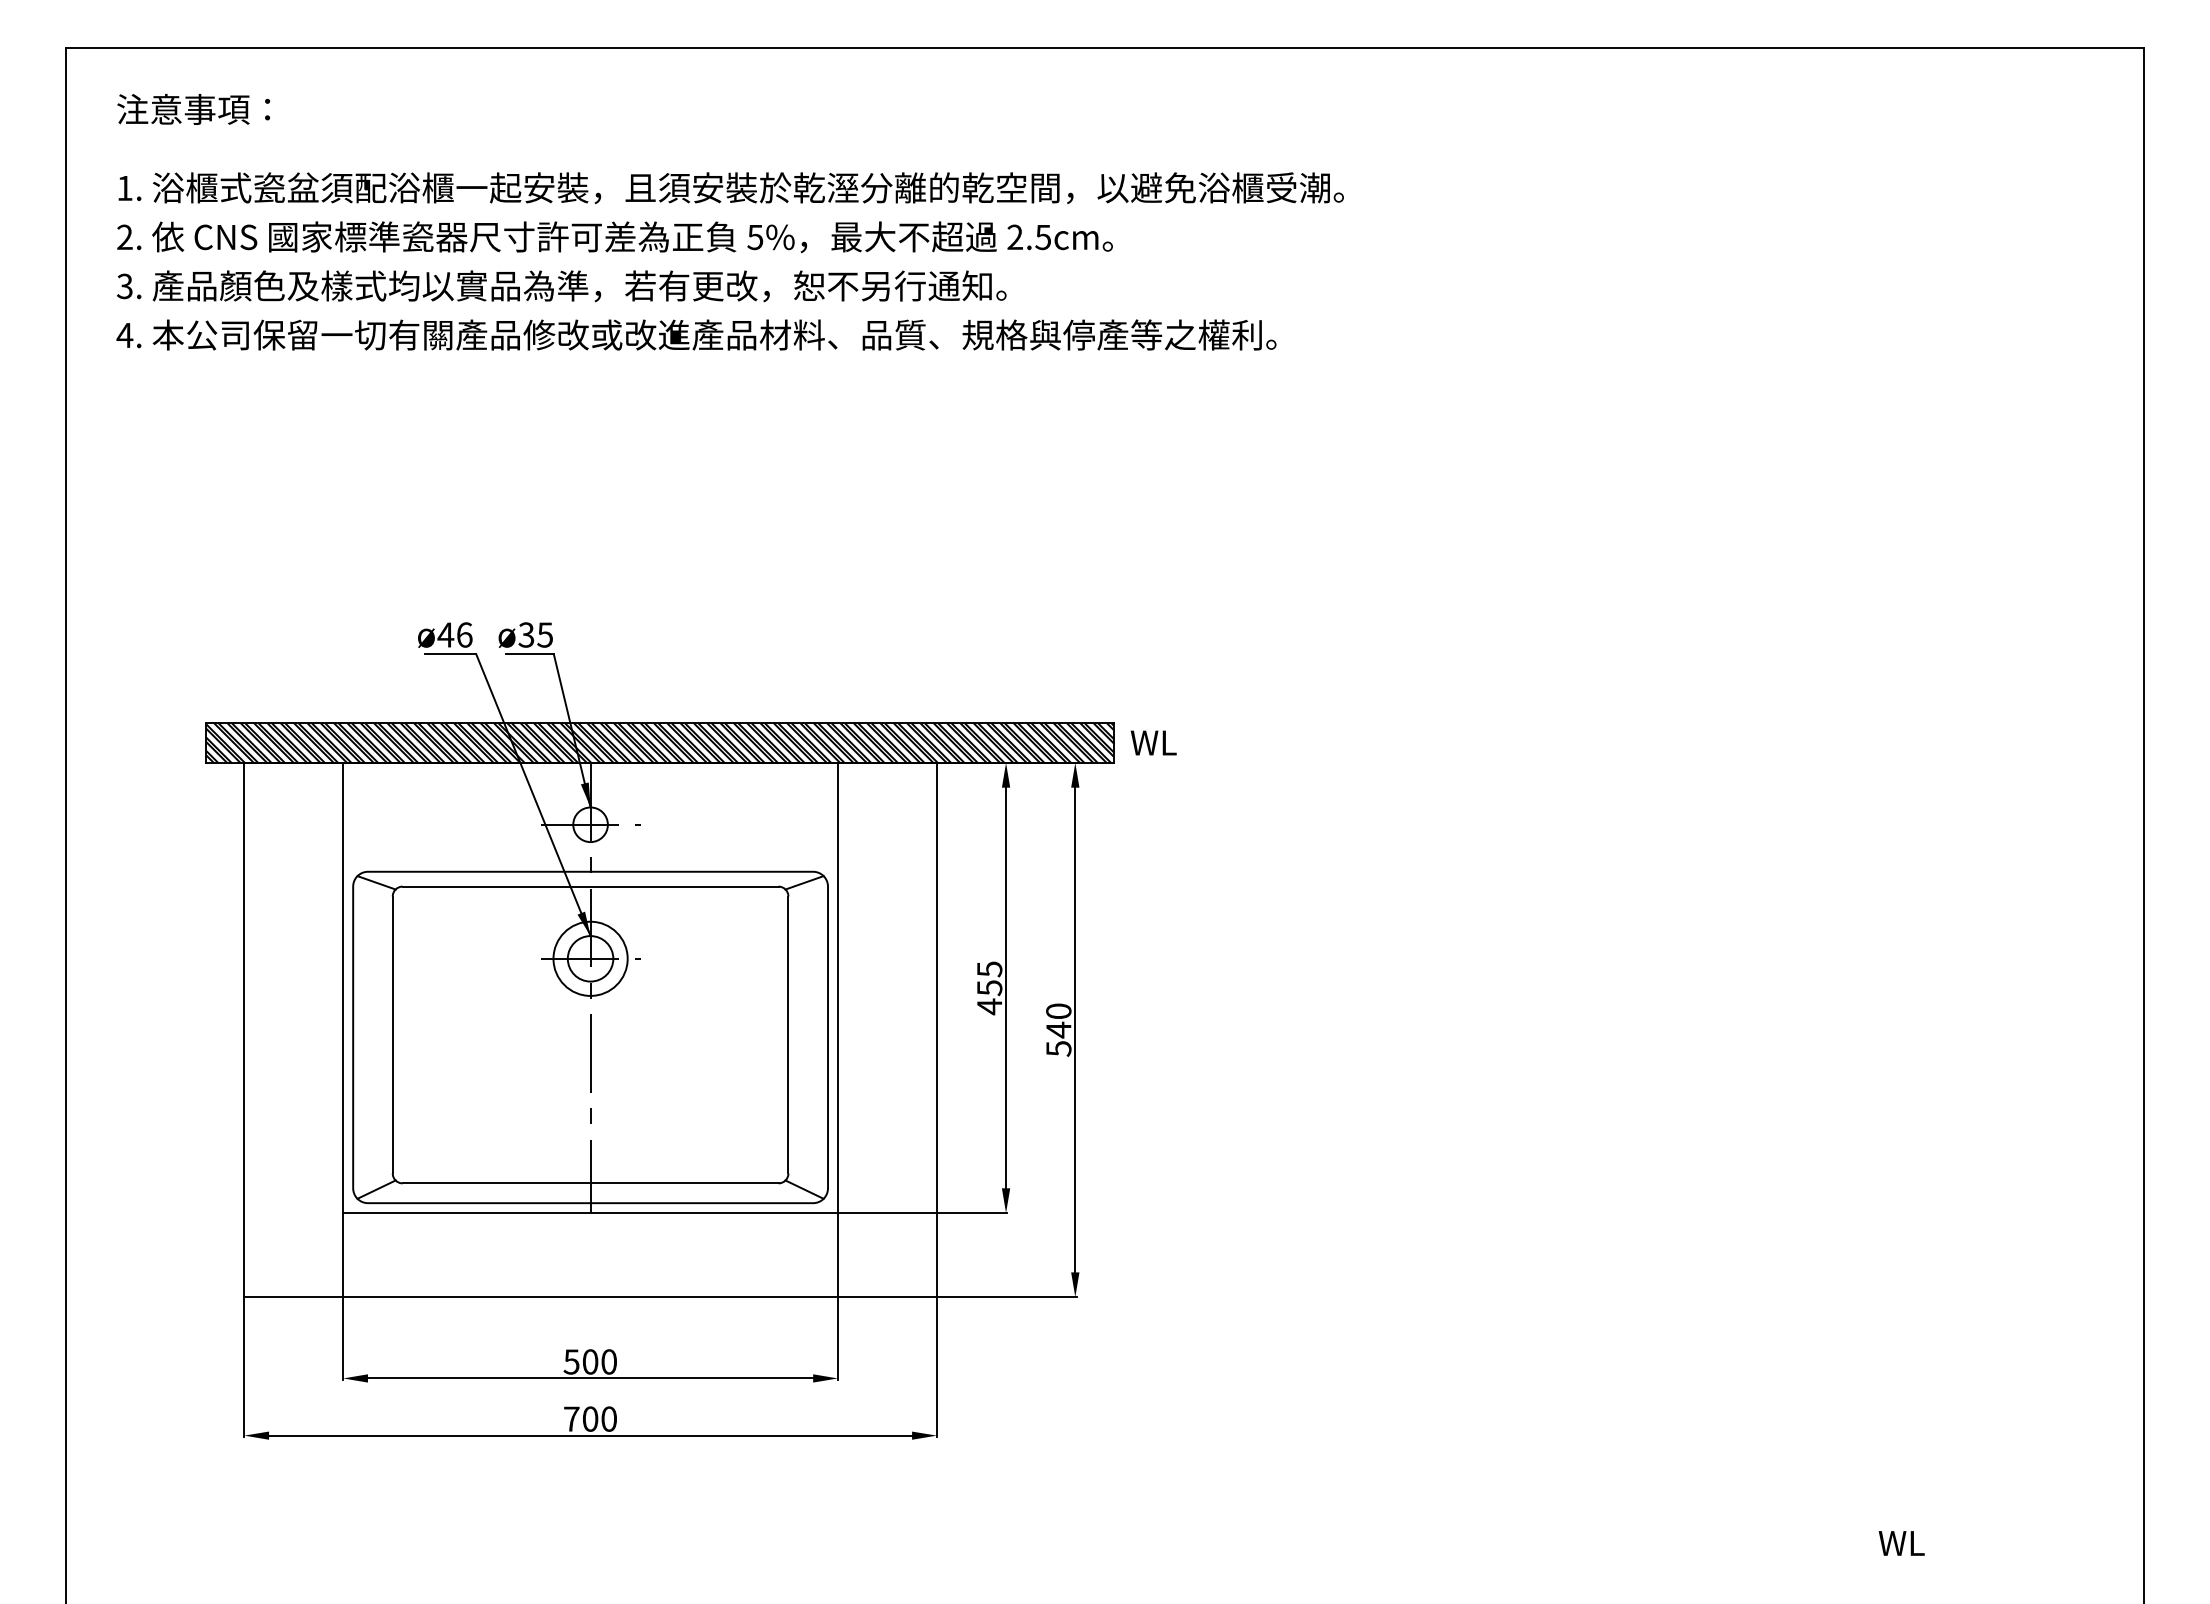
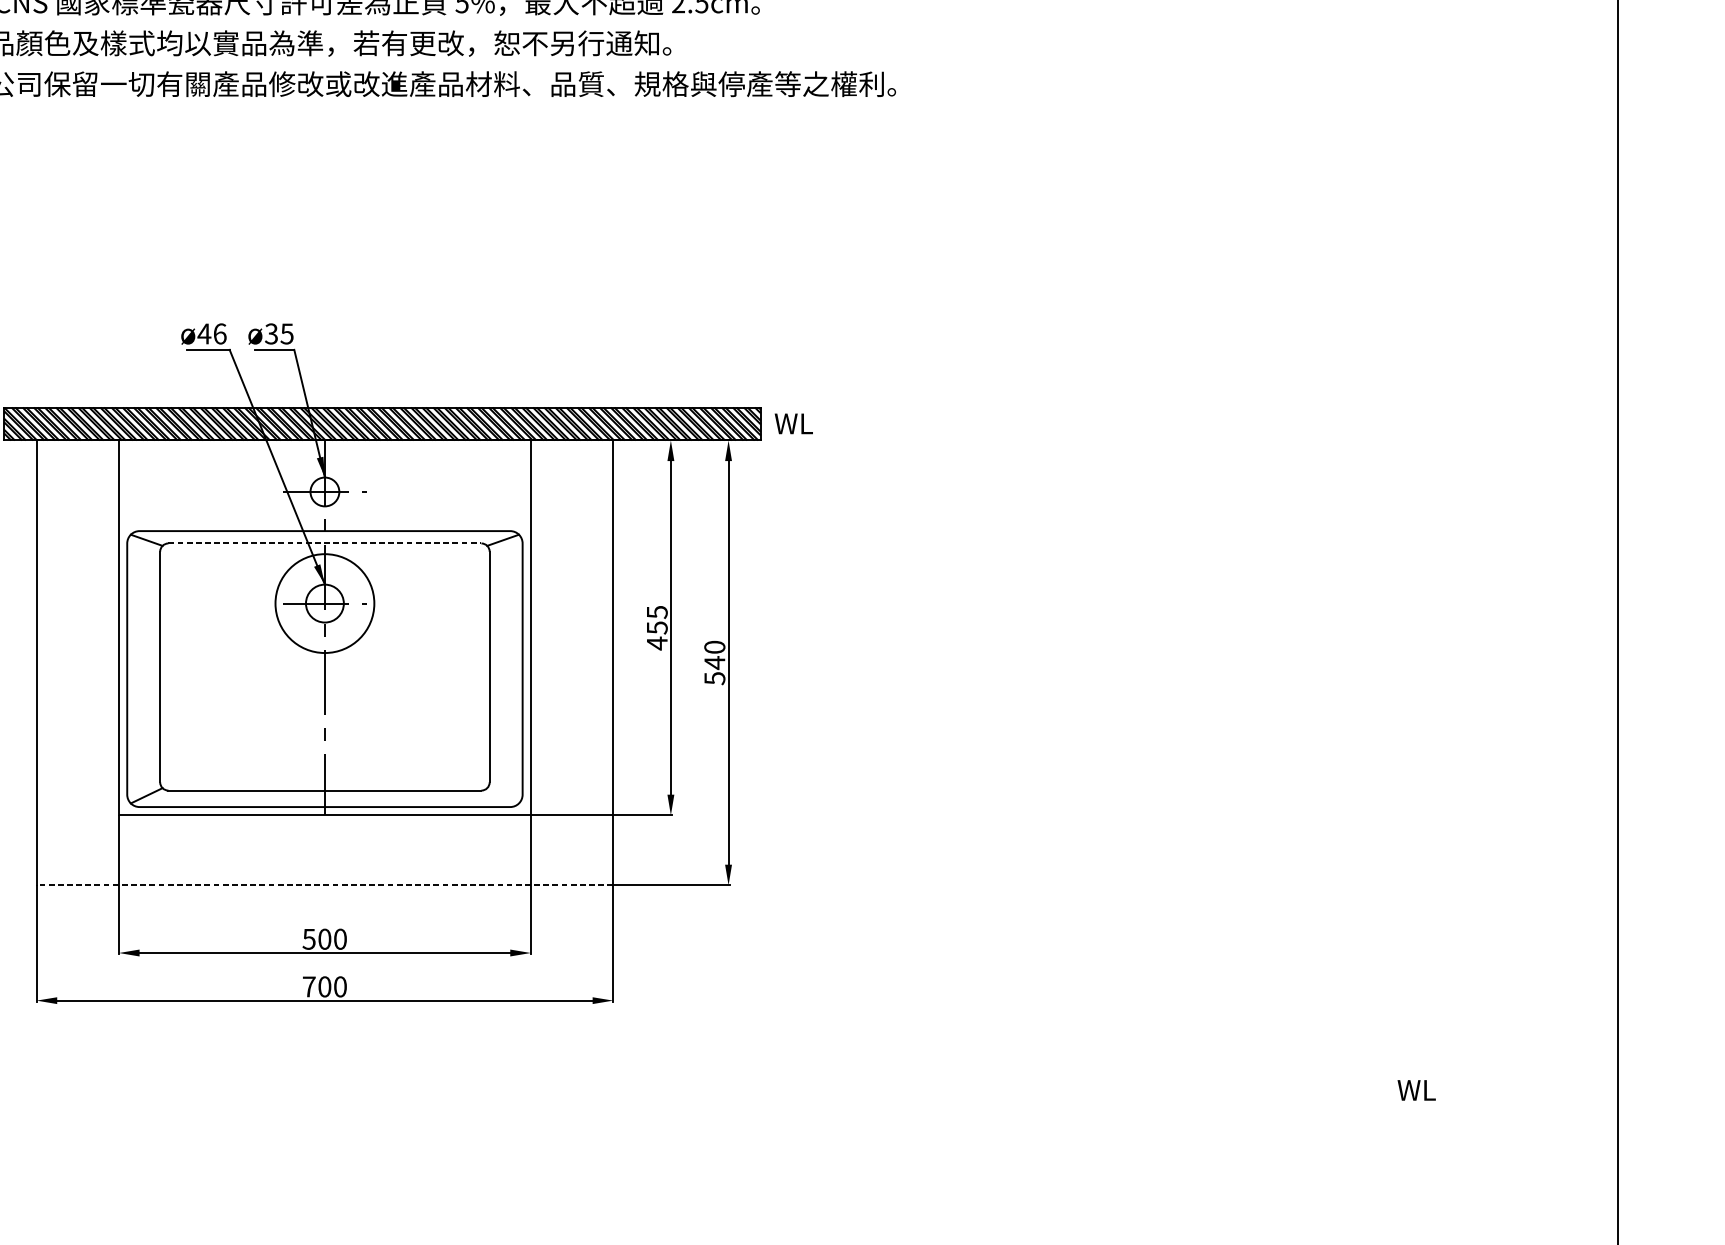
line: (590, 886) -> (324, 543), solid -> dashed
circle: (590, 958) -> (324, 603), size x1.6
line: (804, 1189) -> (503, 795), removed
line: (590, 1297) -> (324, 885), solid -> dashed

